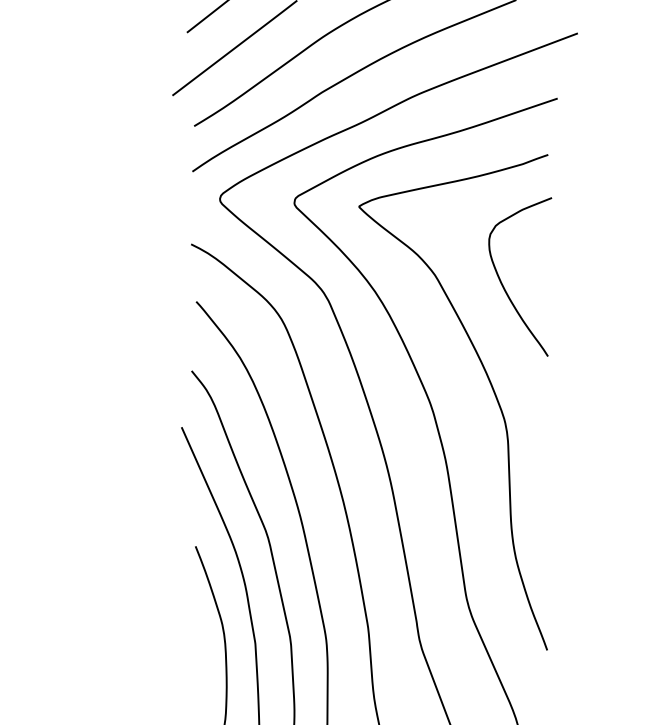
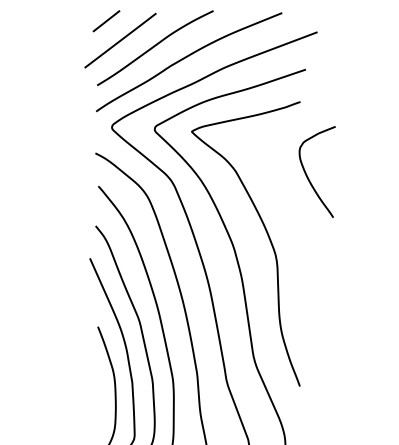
curve: (504, 284) -> (308, 176), moved

